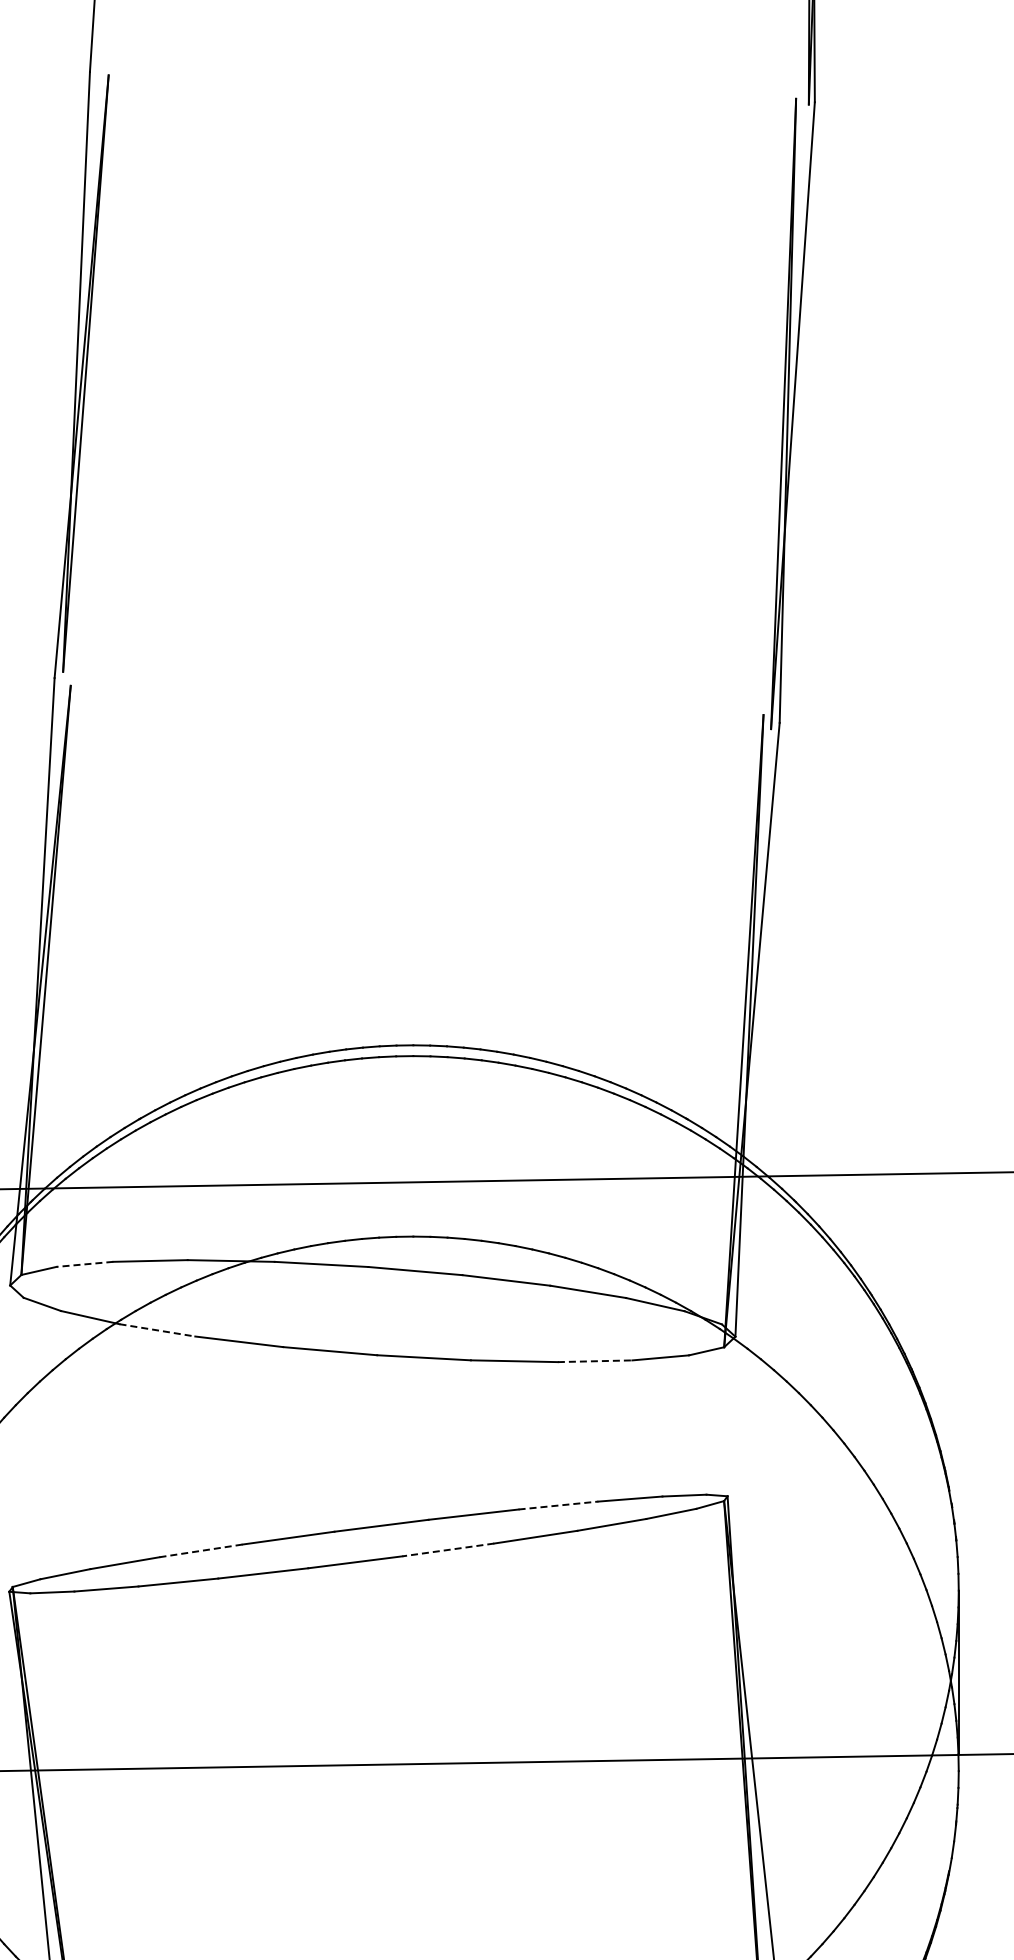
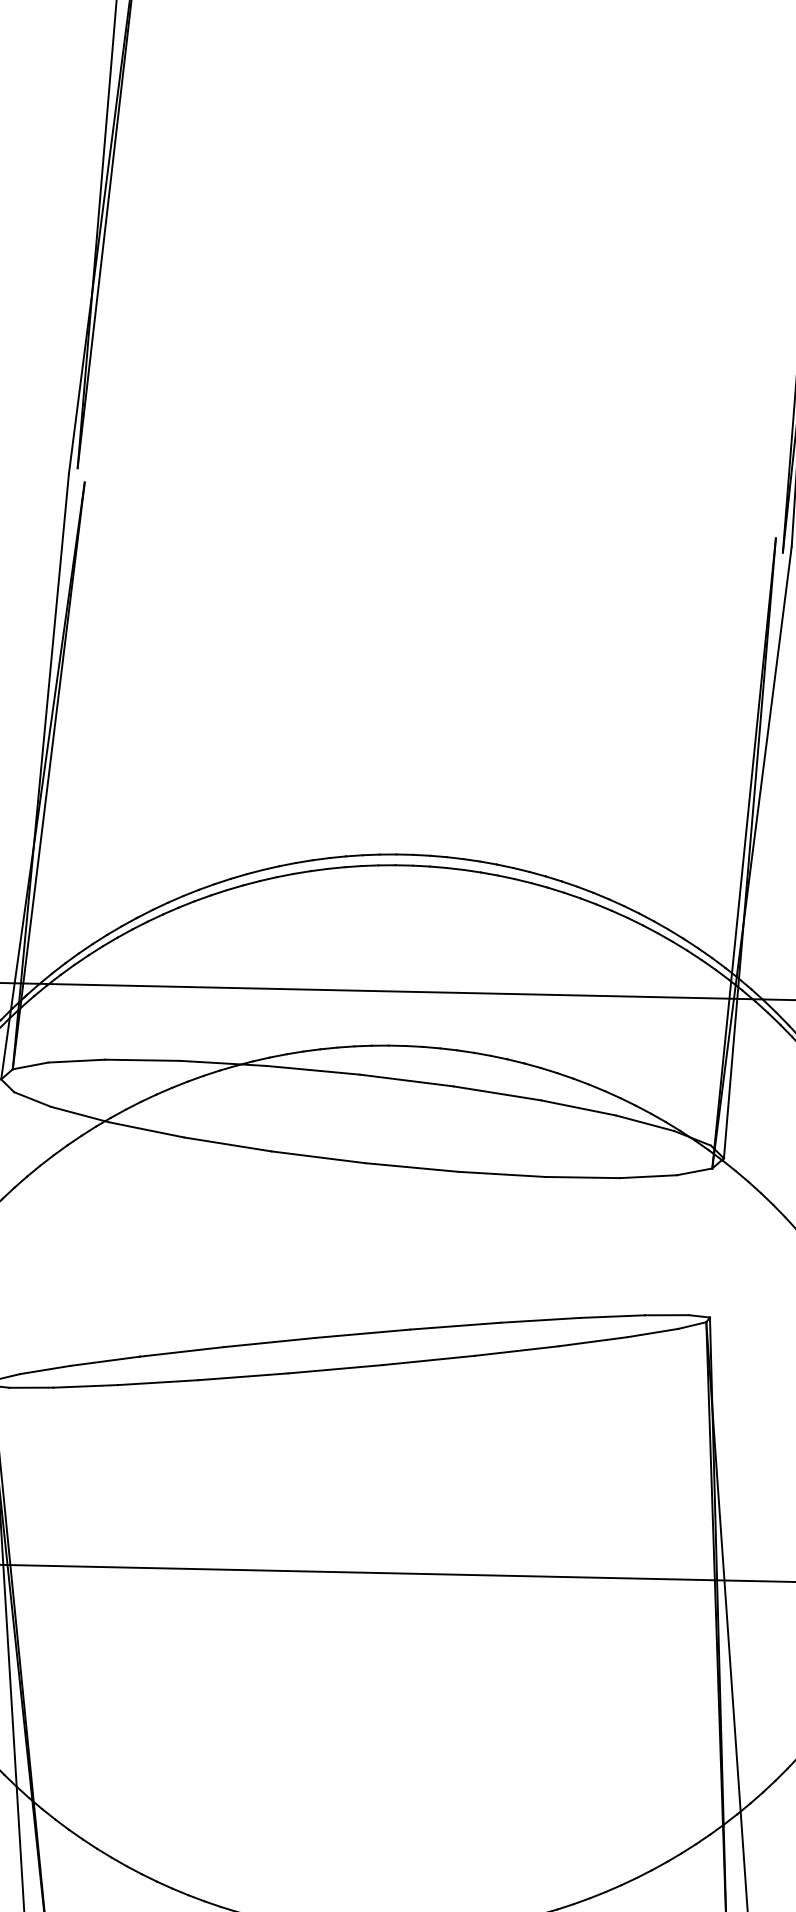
line: (84, 1264) -> (76, 1061), dashed -> solid
line: (157, 1330) -> (146, 1130), dashed -> solid
line: (595, 1361) -> (583, 1177), dashed -> solid
line: (558, 1505) -> (540, 1320), dashed -> solid
line: (201, 1550) -> (182, 1351), dashed -> solid
line: (447, 1550) -> (428, 1360), dashed -> solid

